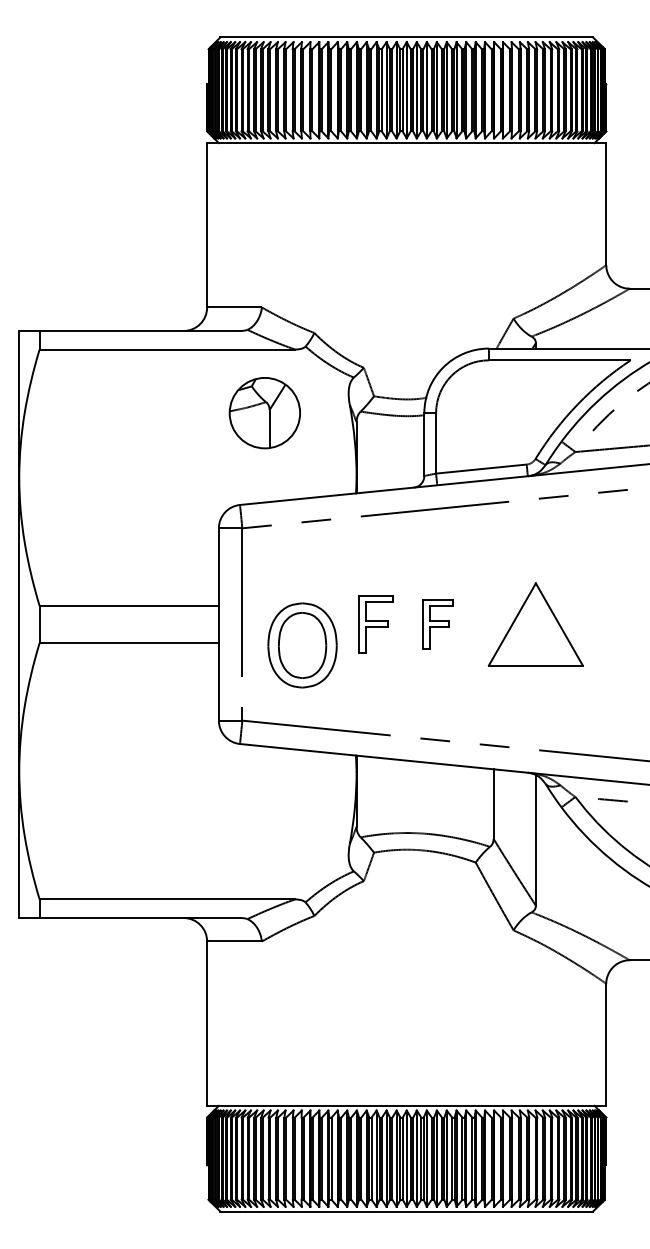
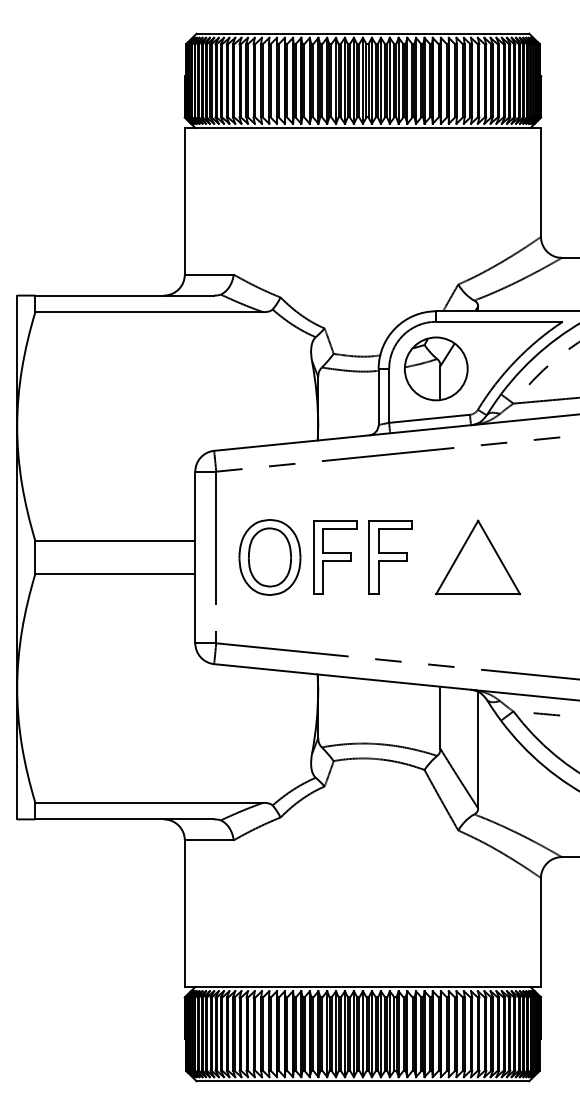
part: (264, 413) -> (435, 369), moved
part: (375, 624) -> (335, 557), size x1.43
part: (437, 624) -> (390, 557), size x1.67
part: (302, 645) -> (269, 557), moved

